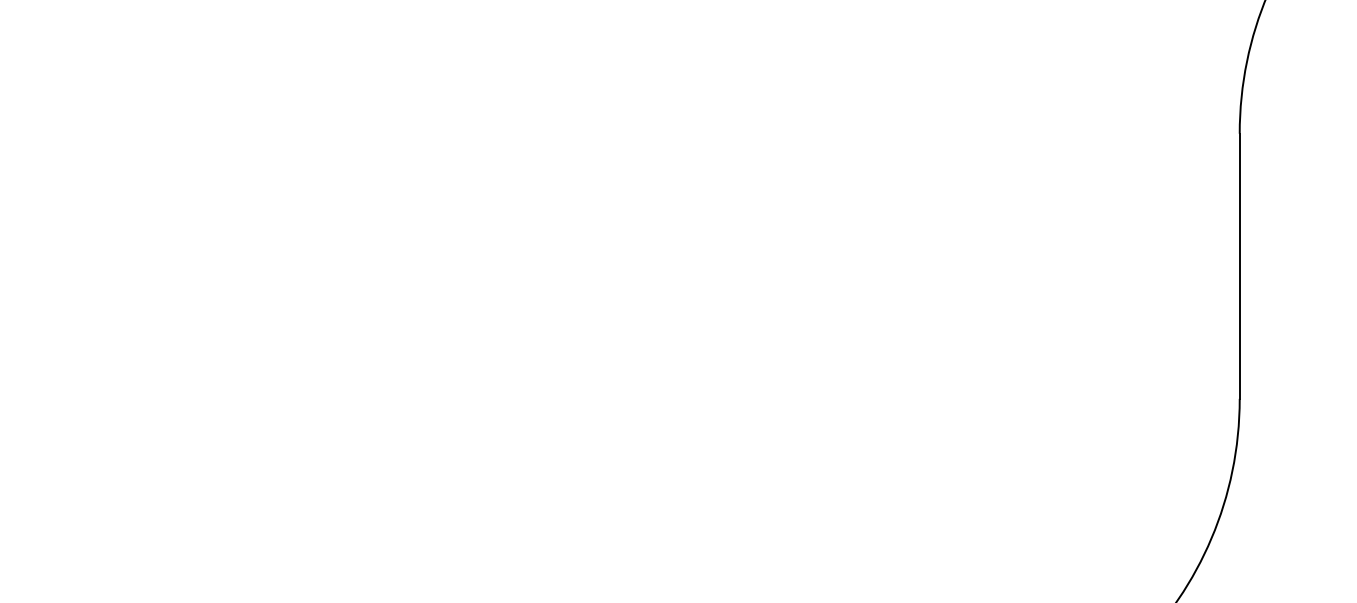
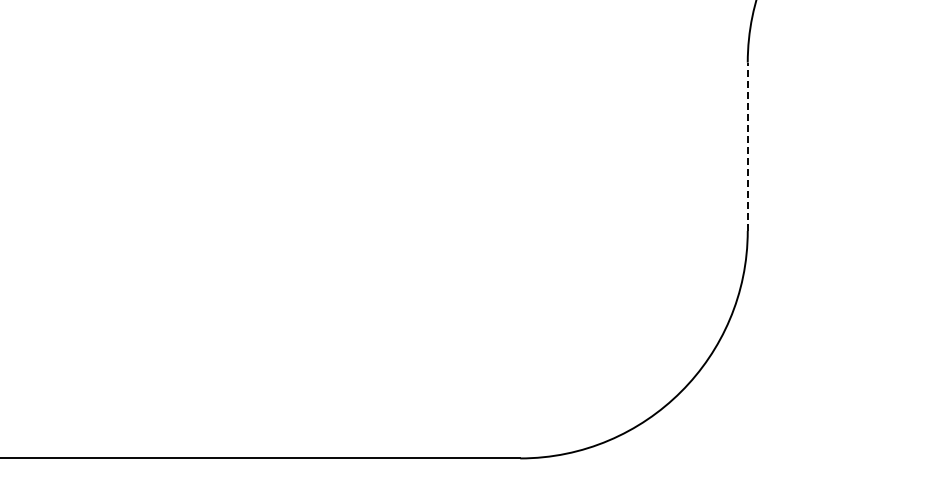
line: (1239, 265) -> (747, 146), solid -> dashed

